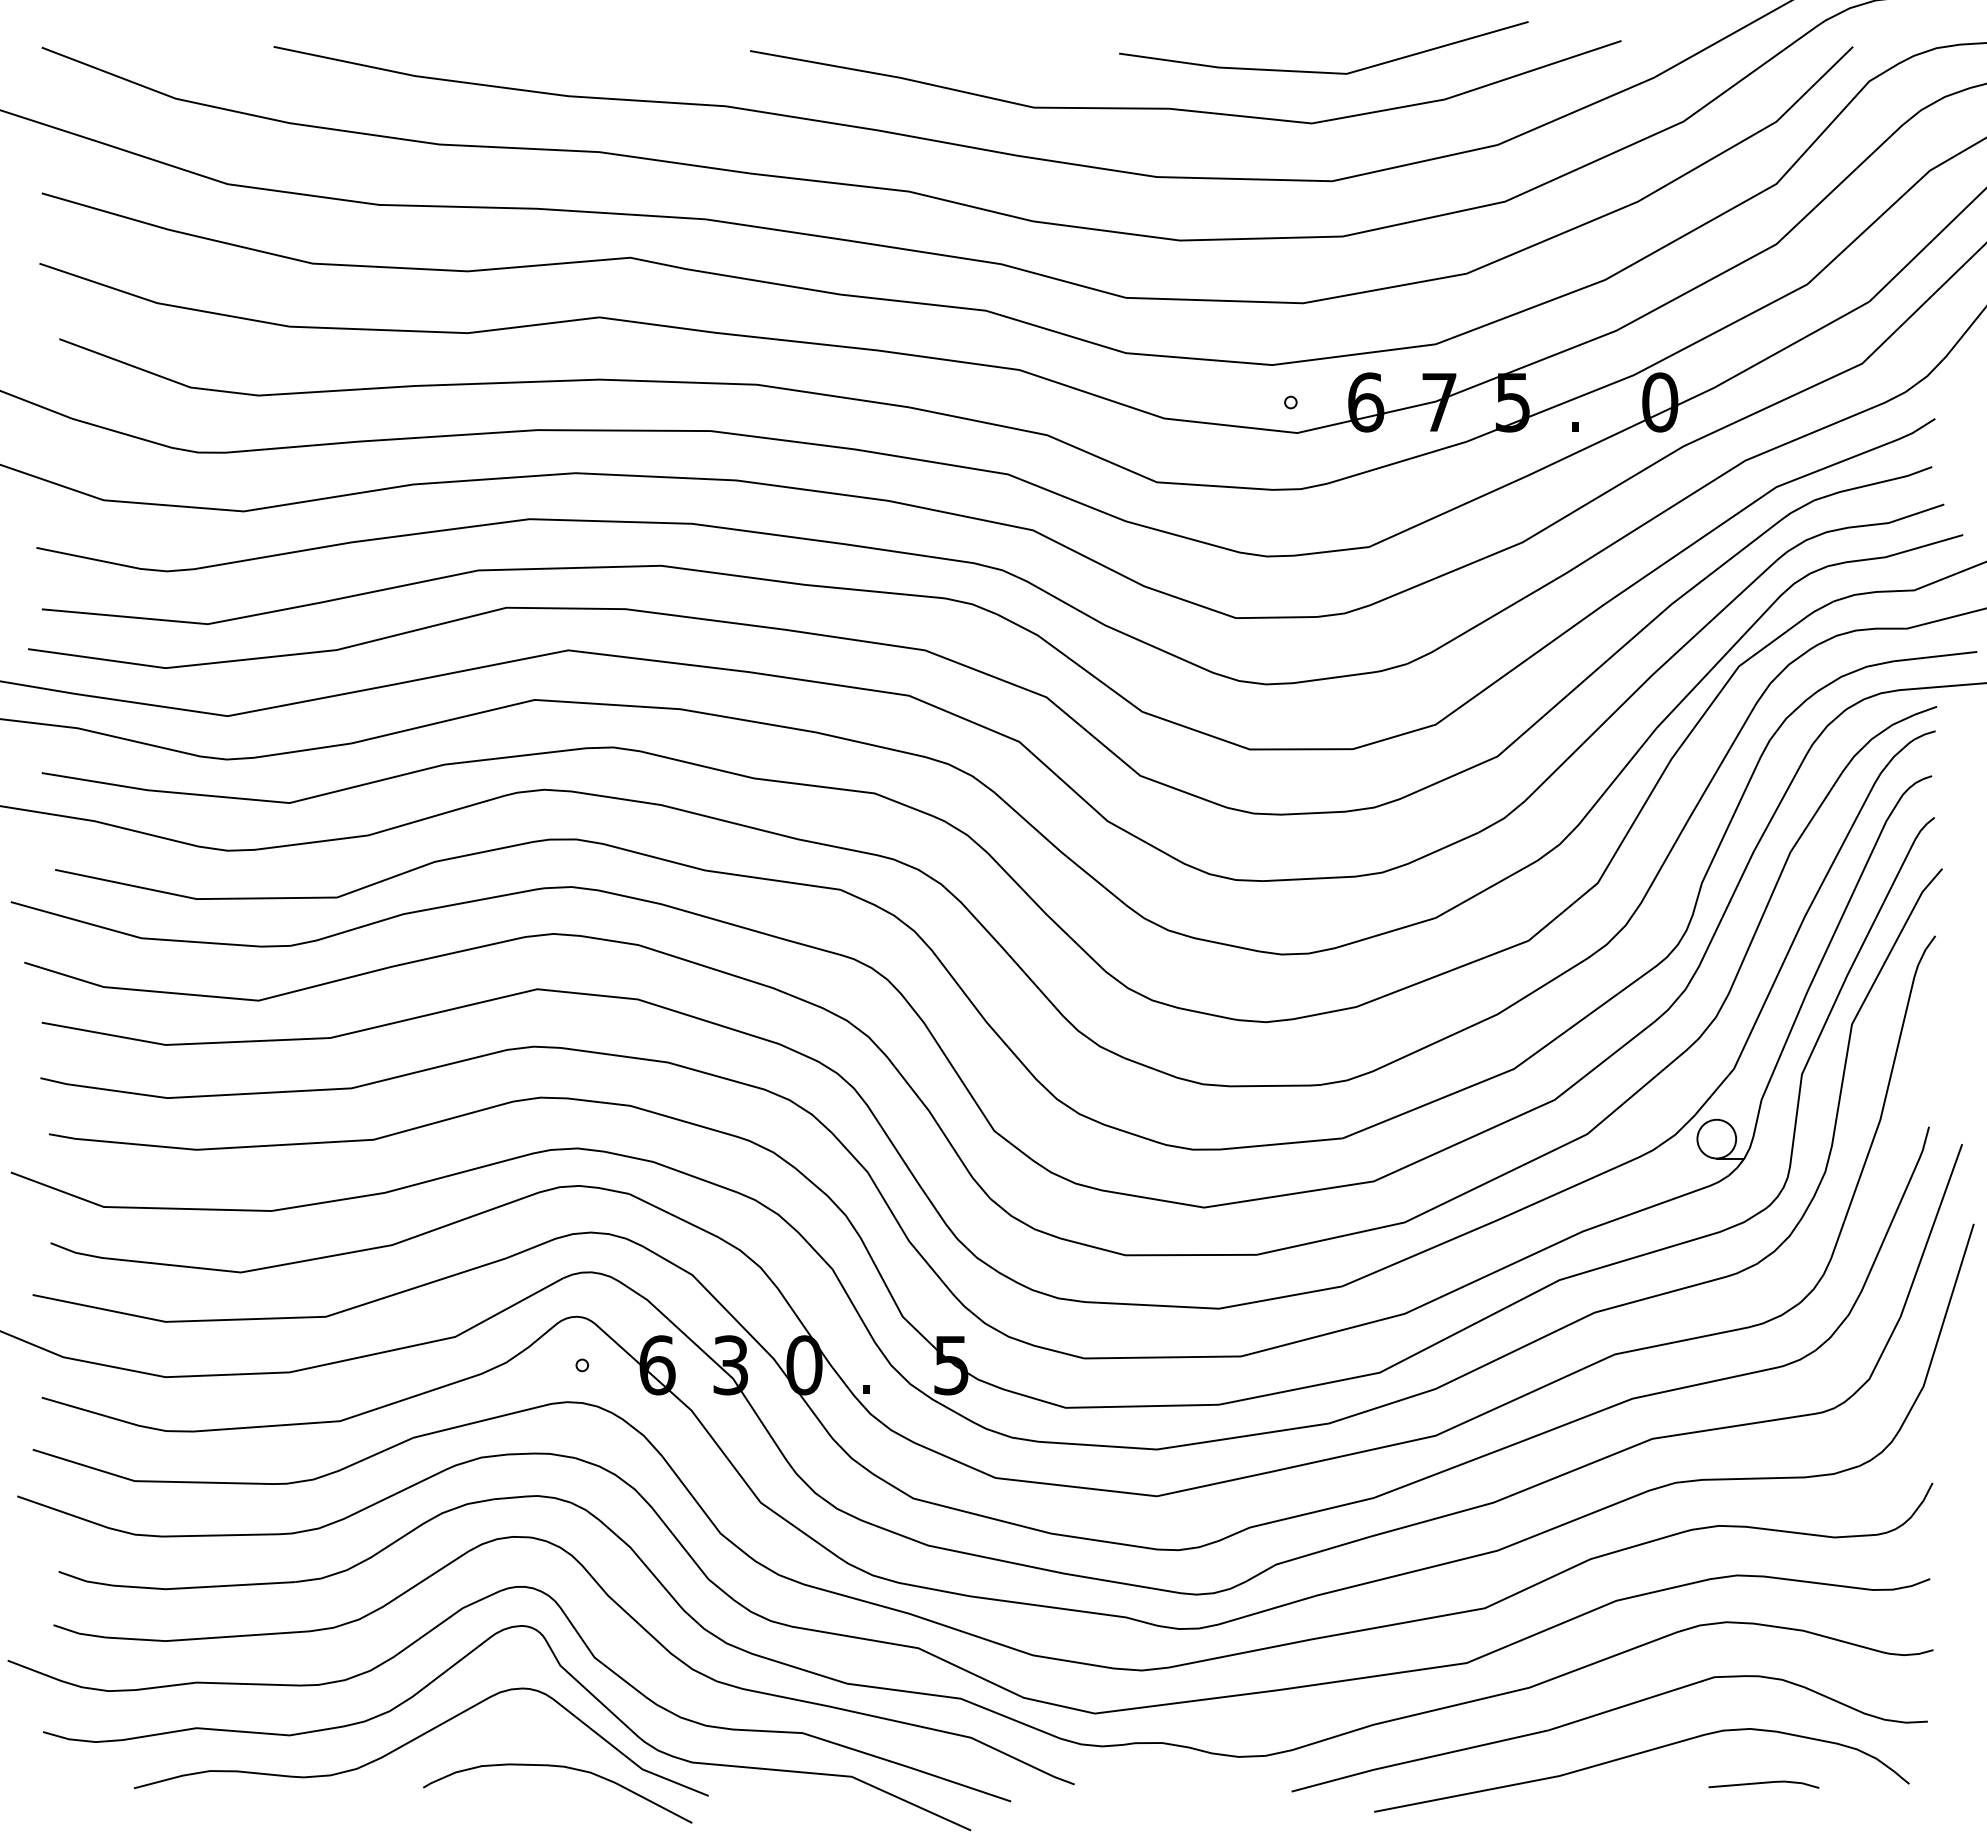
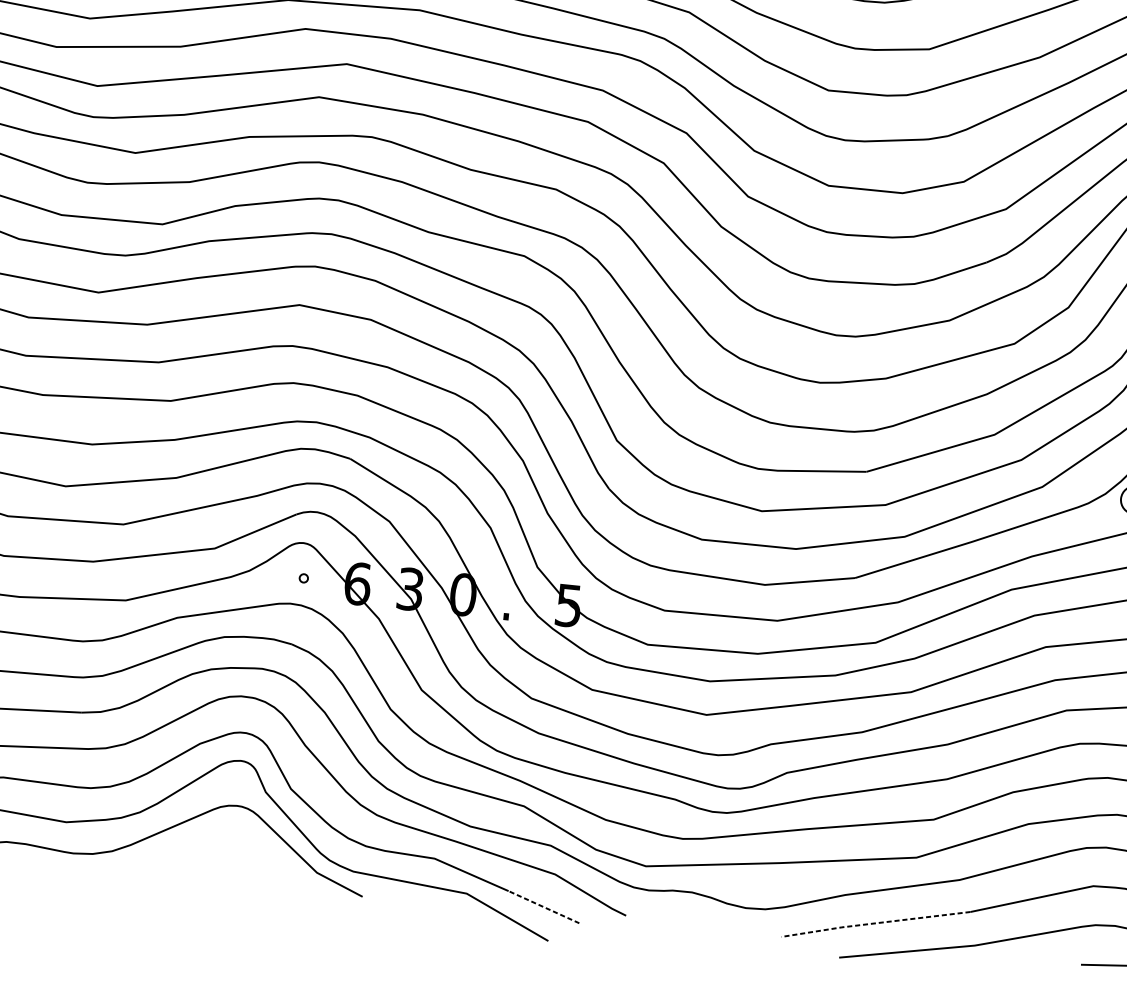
line: (1419, 1759) -> (875, 923), solid -> dashed
curve: (558, 1767) -> (256, 865), removed
line: (960, 1784) -> (544, 907), solid -> dashed

